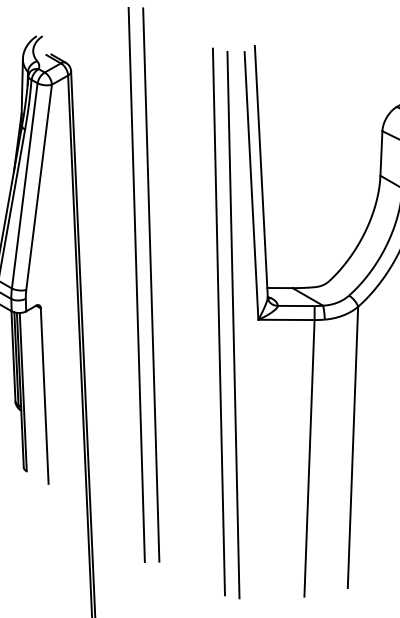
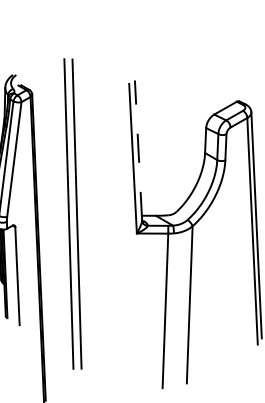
line: (261, 171) -> (138, 150), solid -> dashed
line: (218, 321) -> (114, 234), removed
line: (232, 325) -> (122, 236), removed

